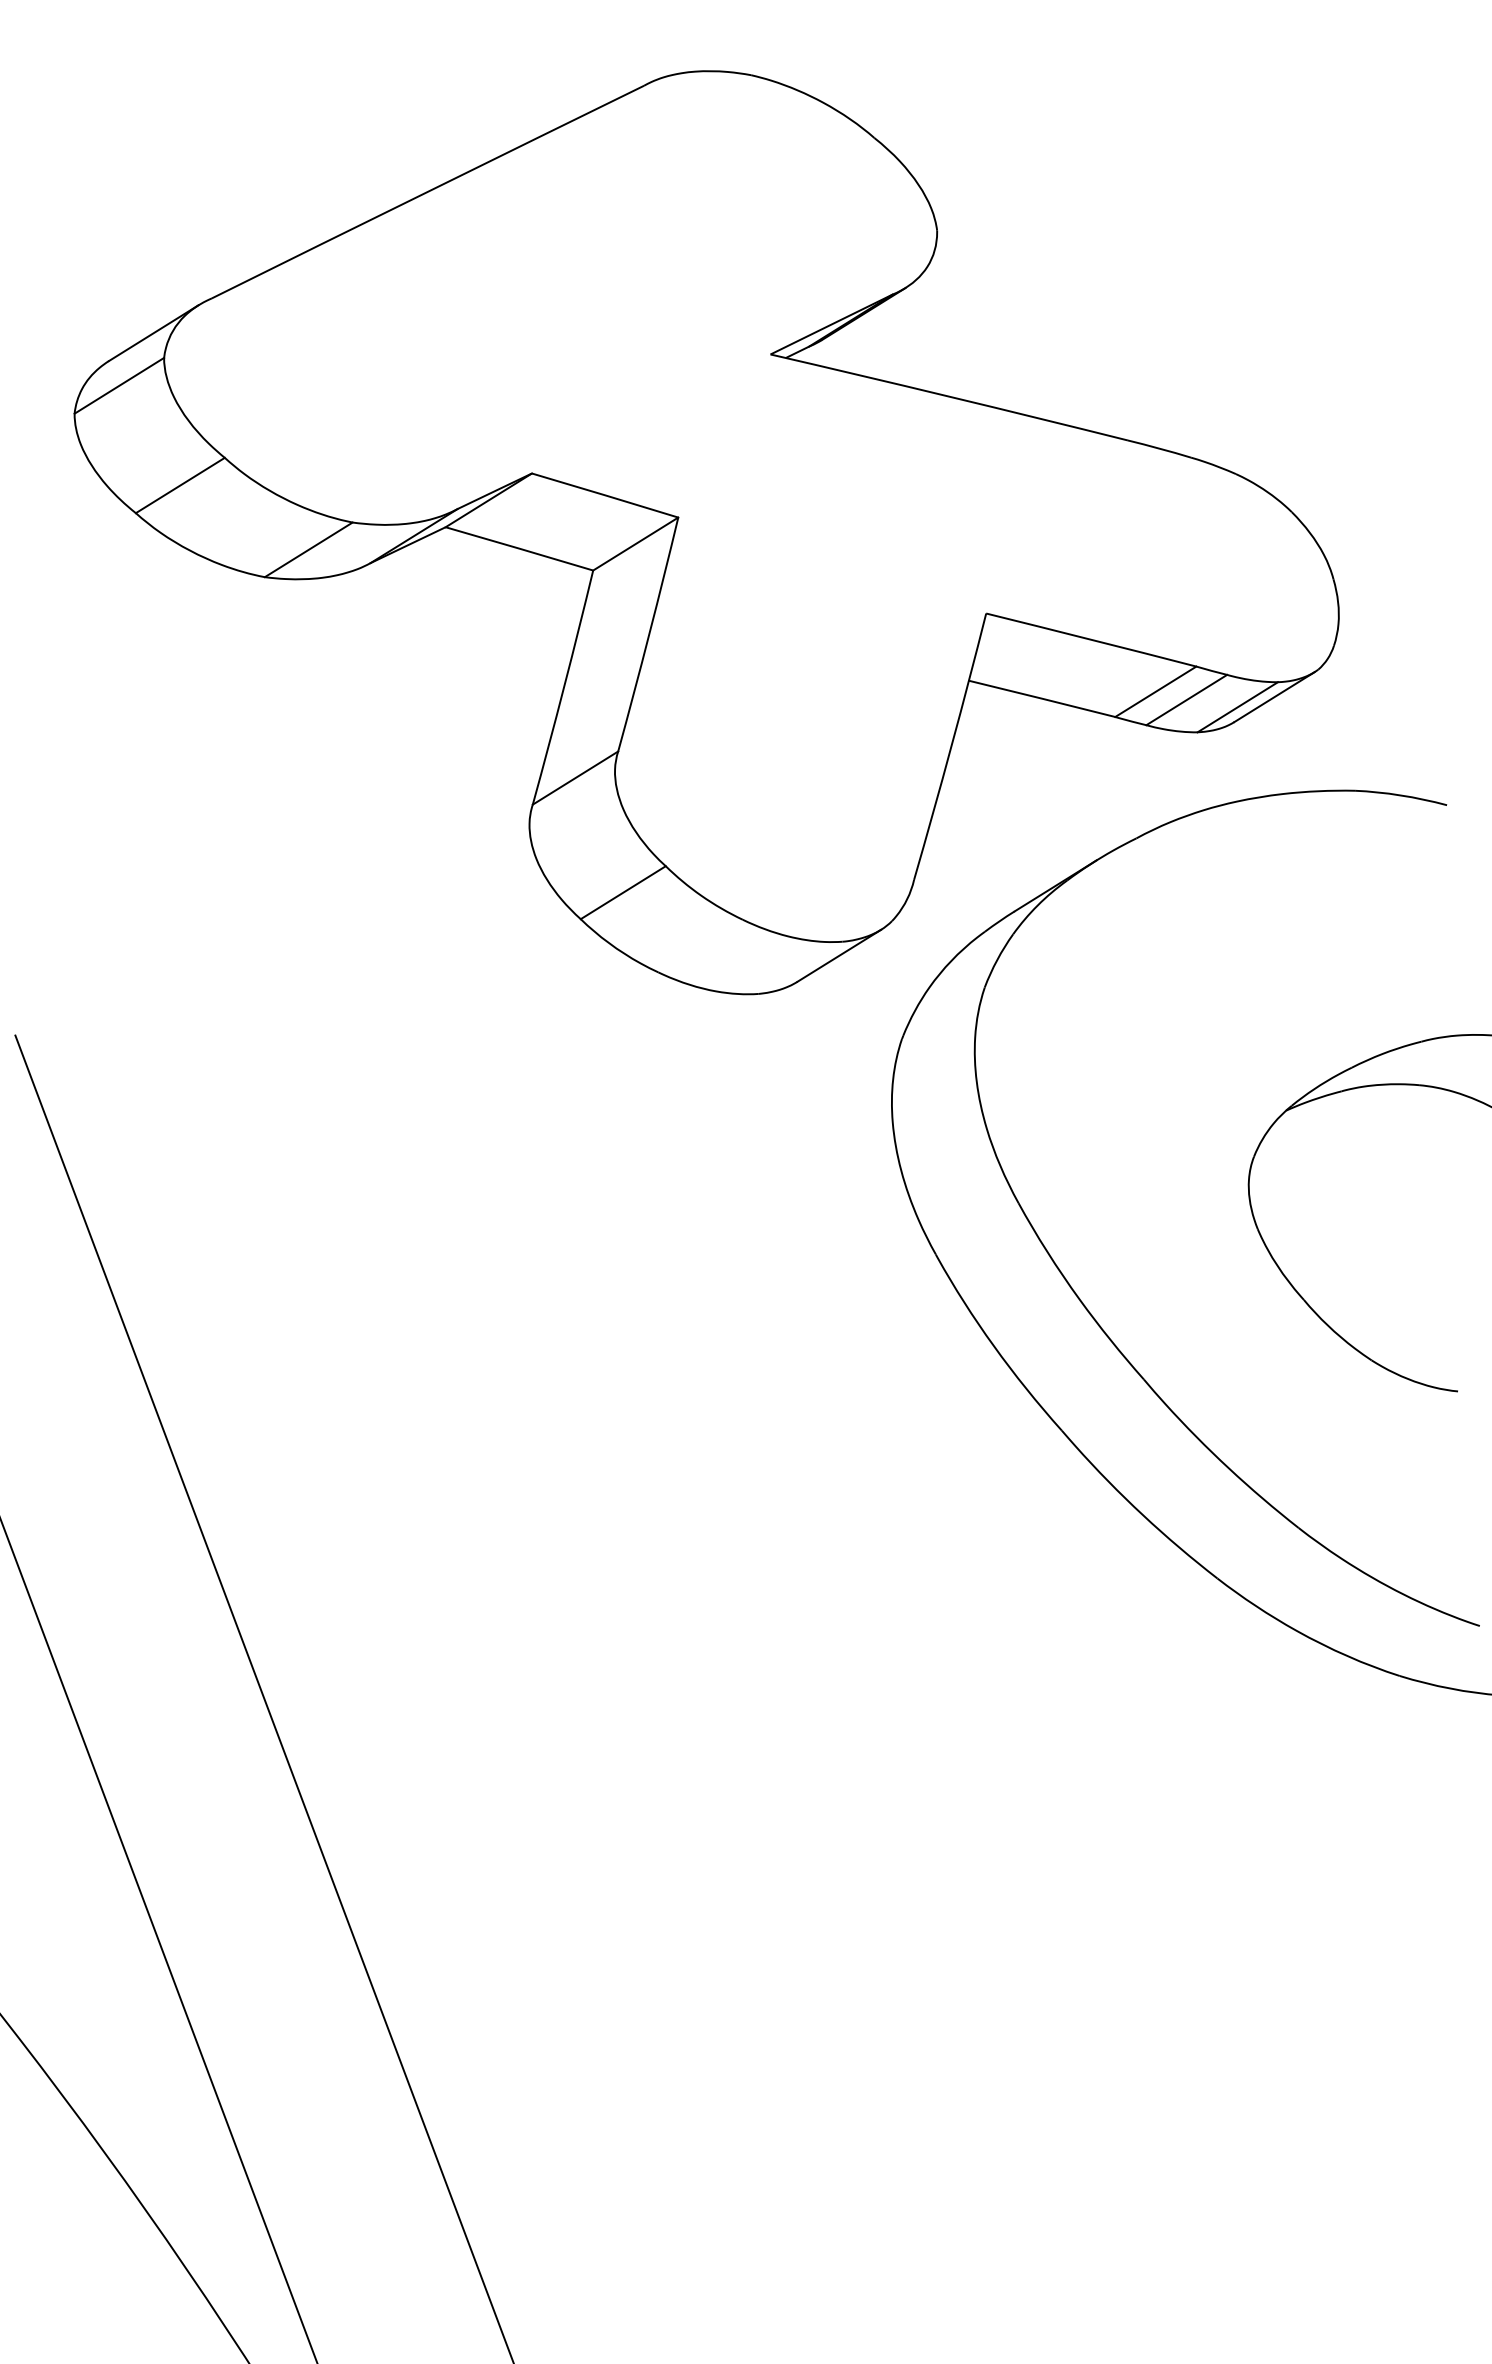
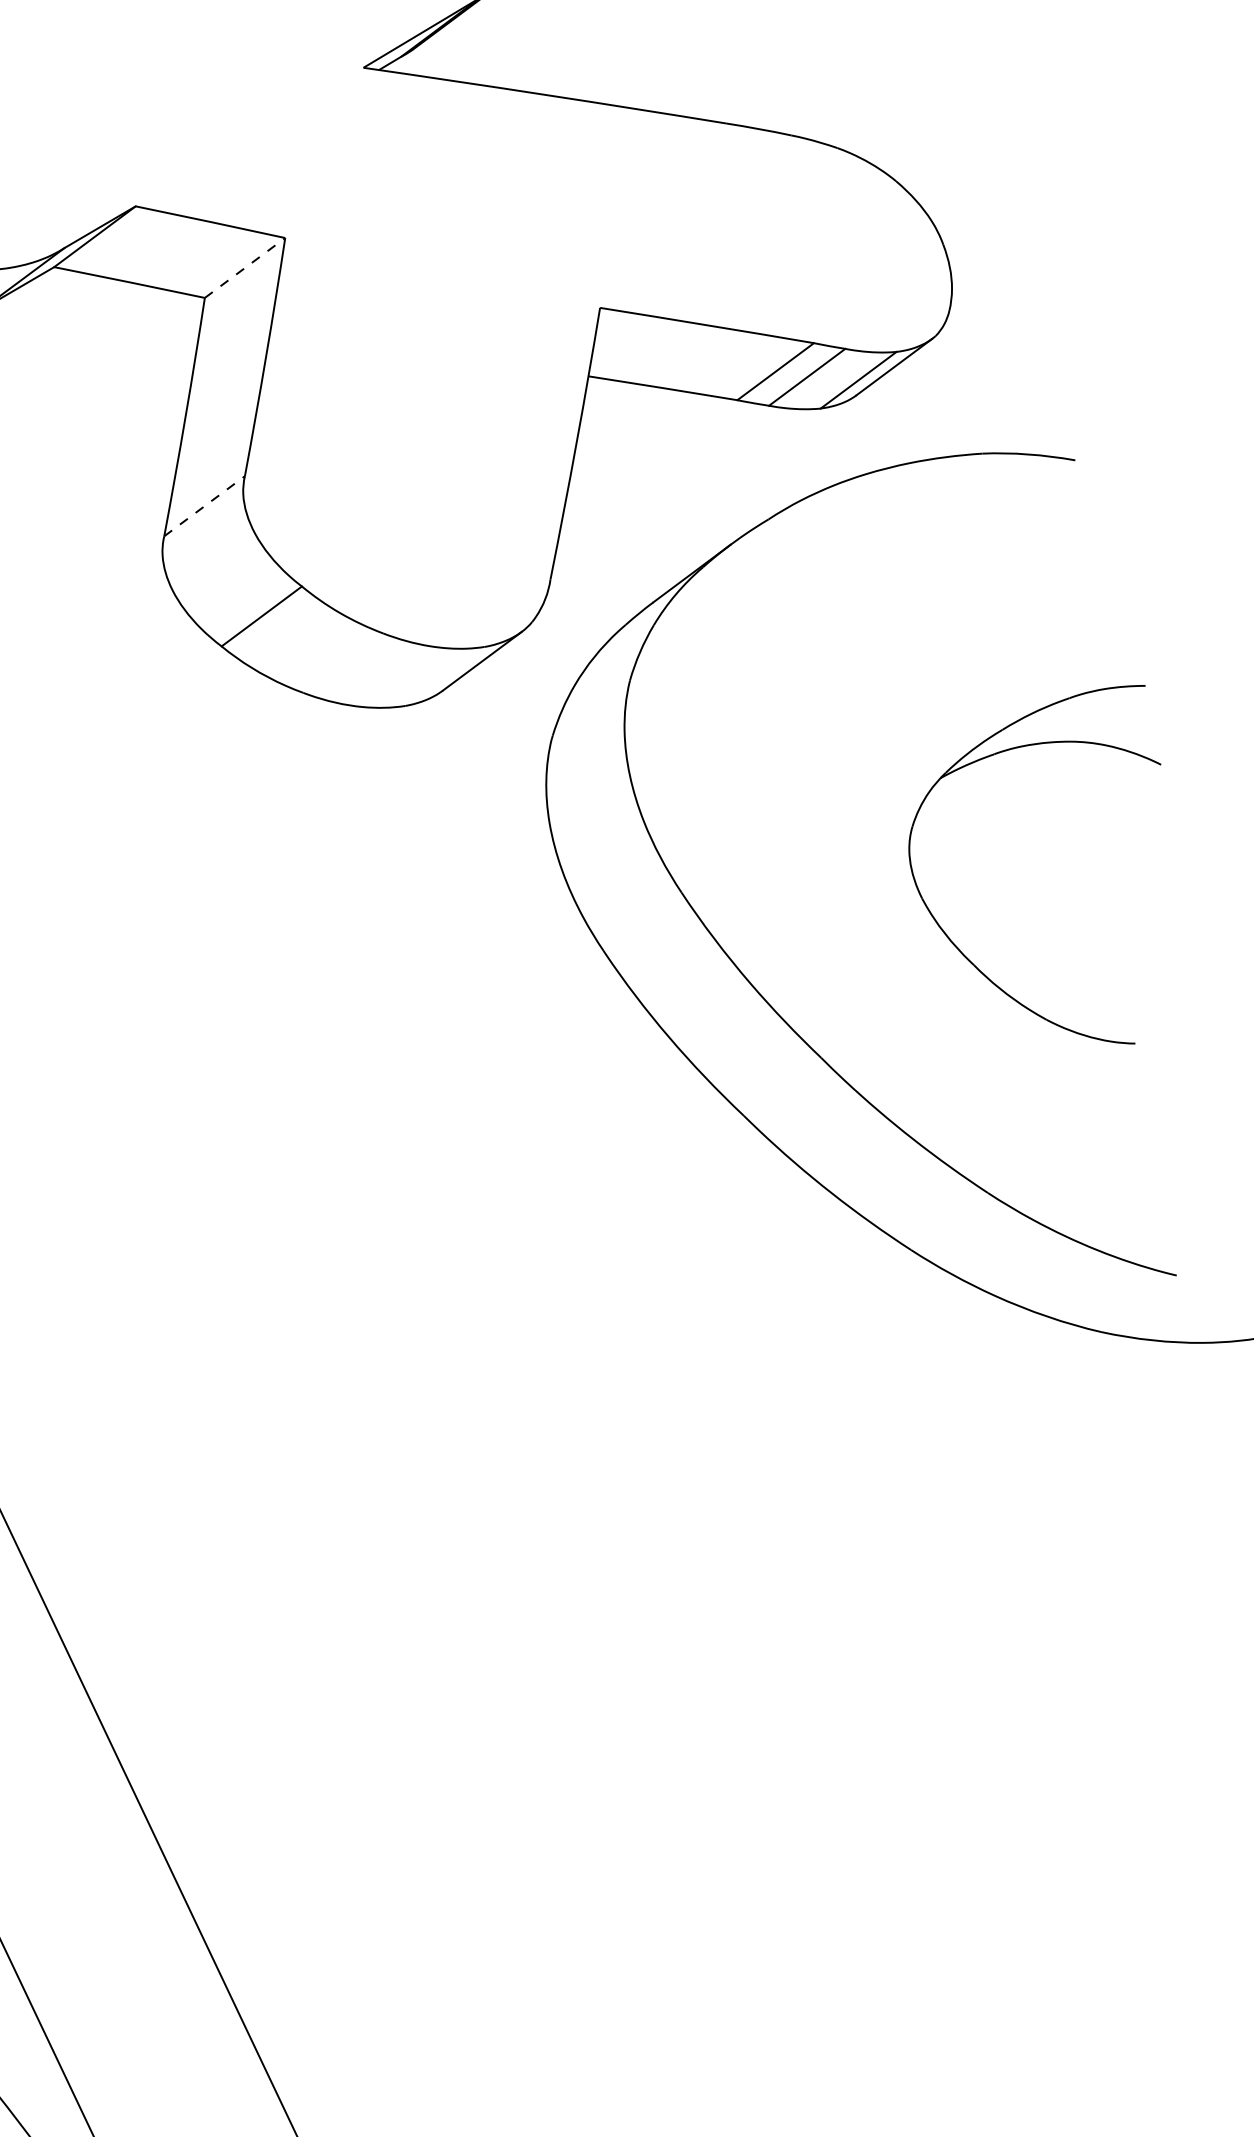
line: (636, 543) -> (245, 267), solid -> dashed
line: (575, 777) -> (204, 505), solid -> dashed

